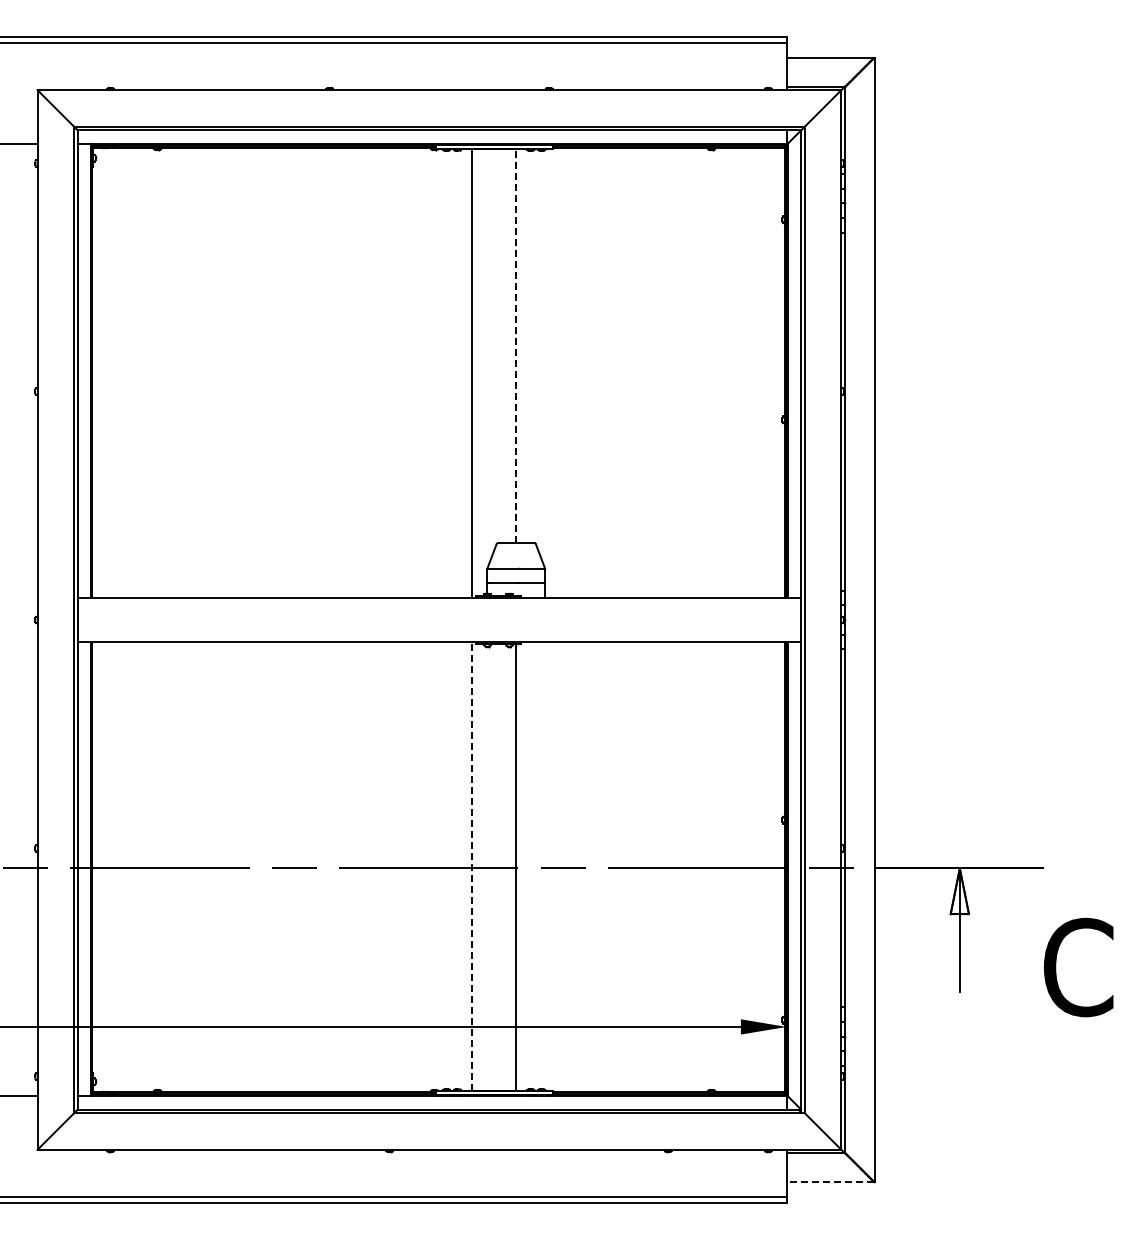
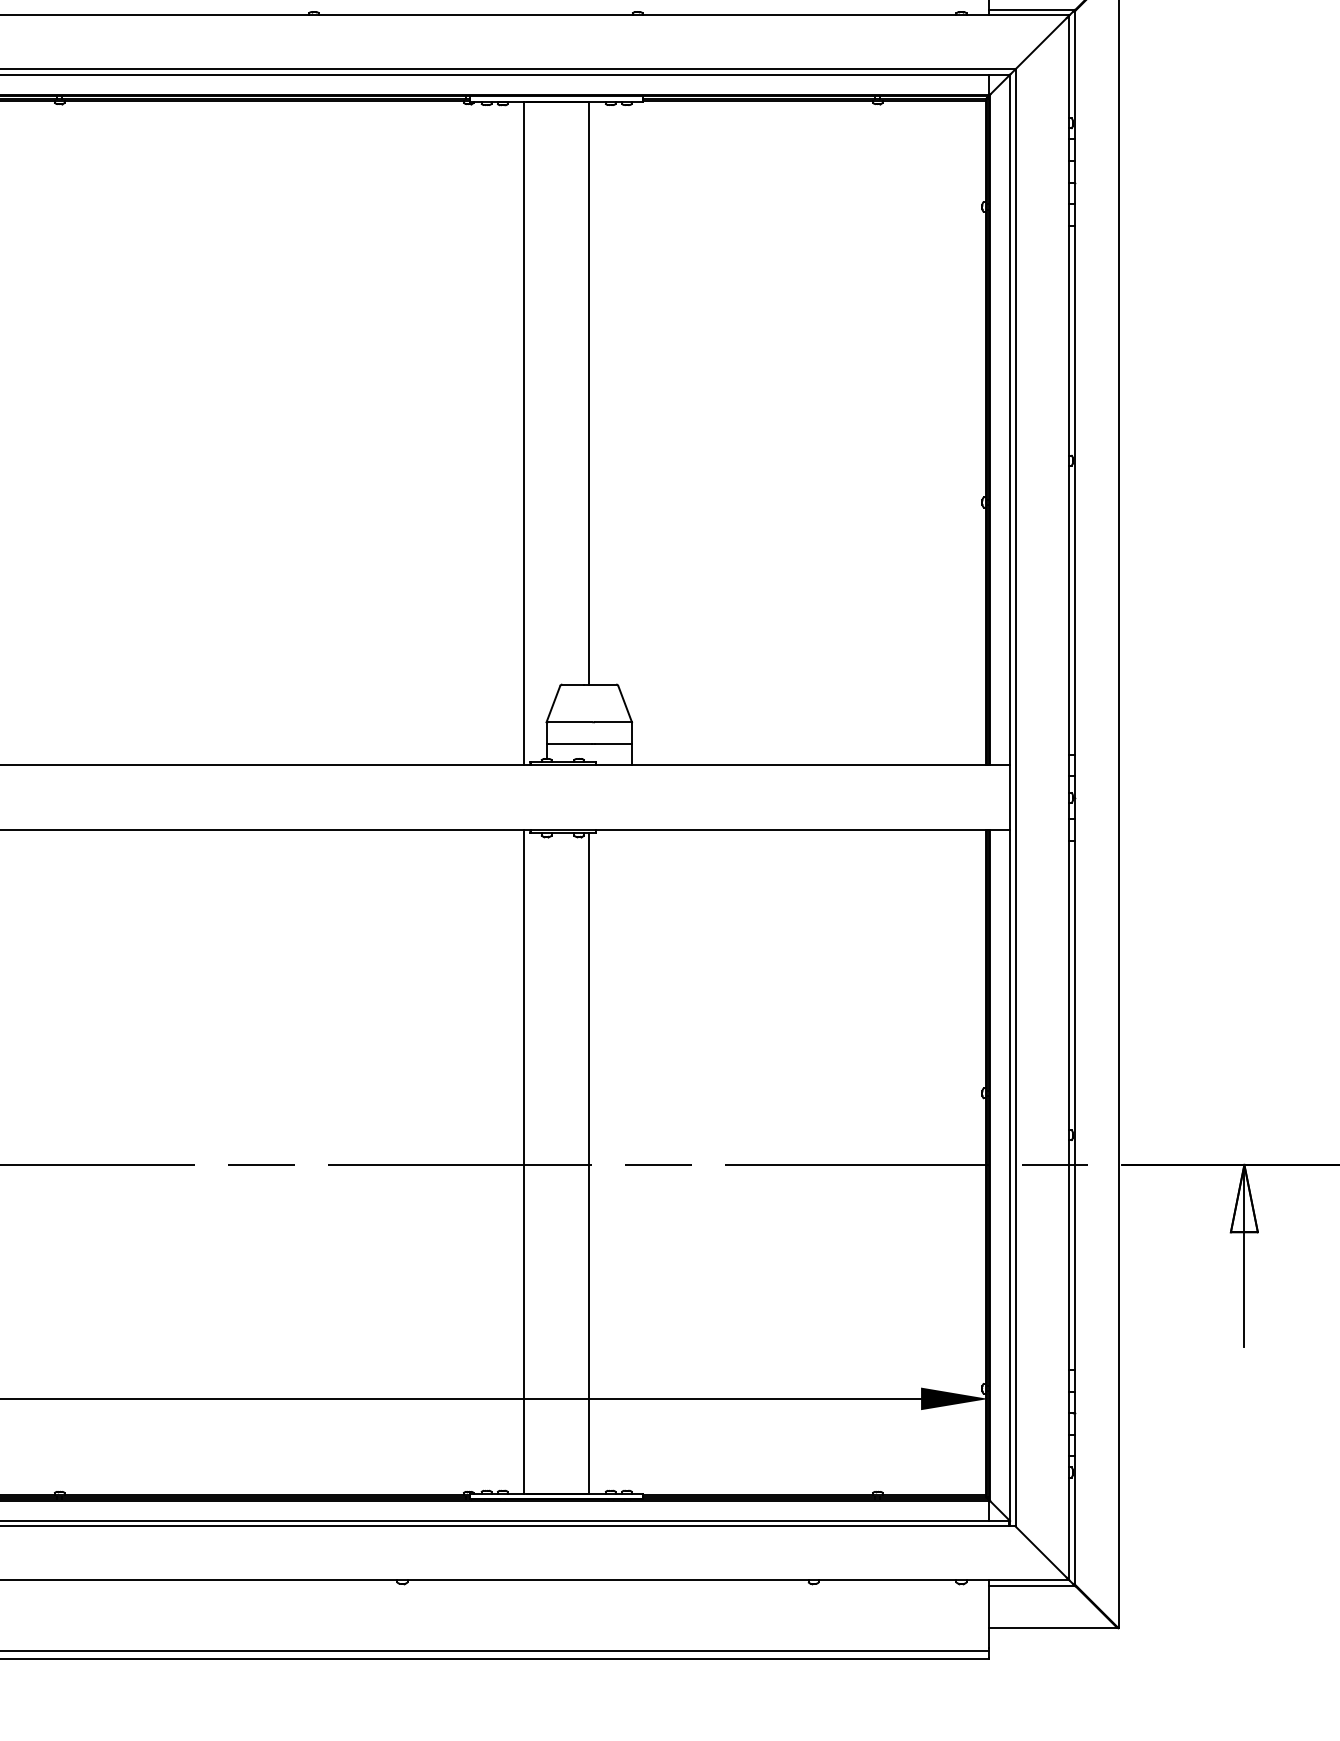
line: (516, 345) -> (589, 392), dashed -> solid
line: (472, 866) -> (524, 1161), dashed -> solid
line: (830, 1182) -> (1053, 1628), dashed -> solid

